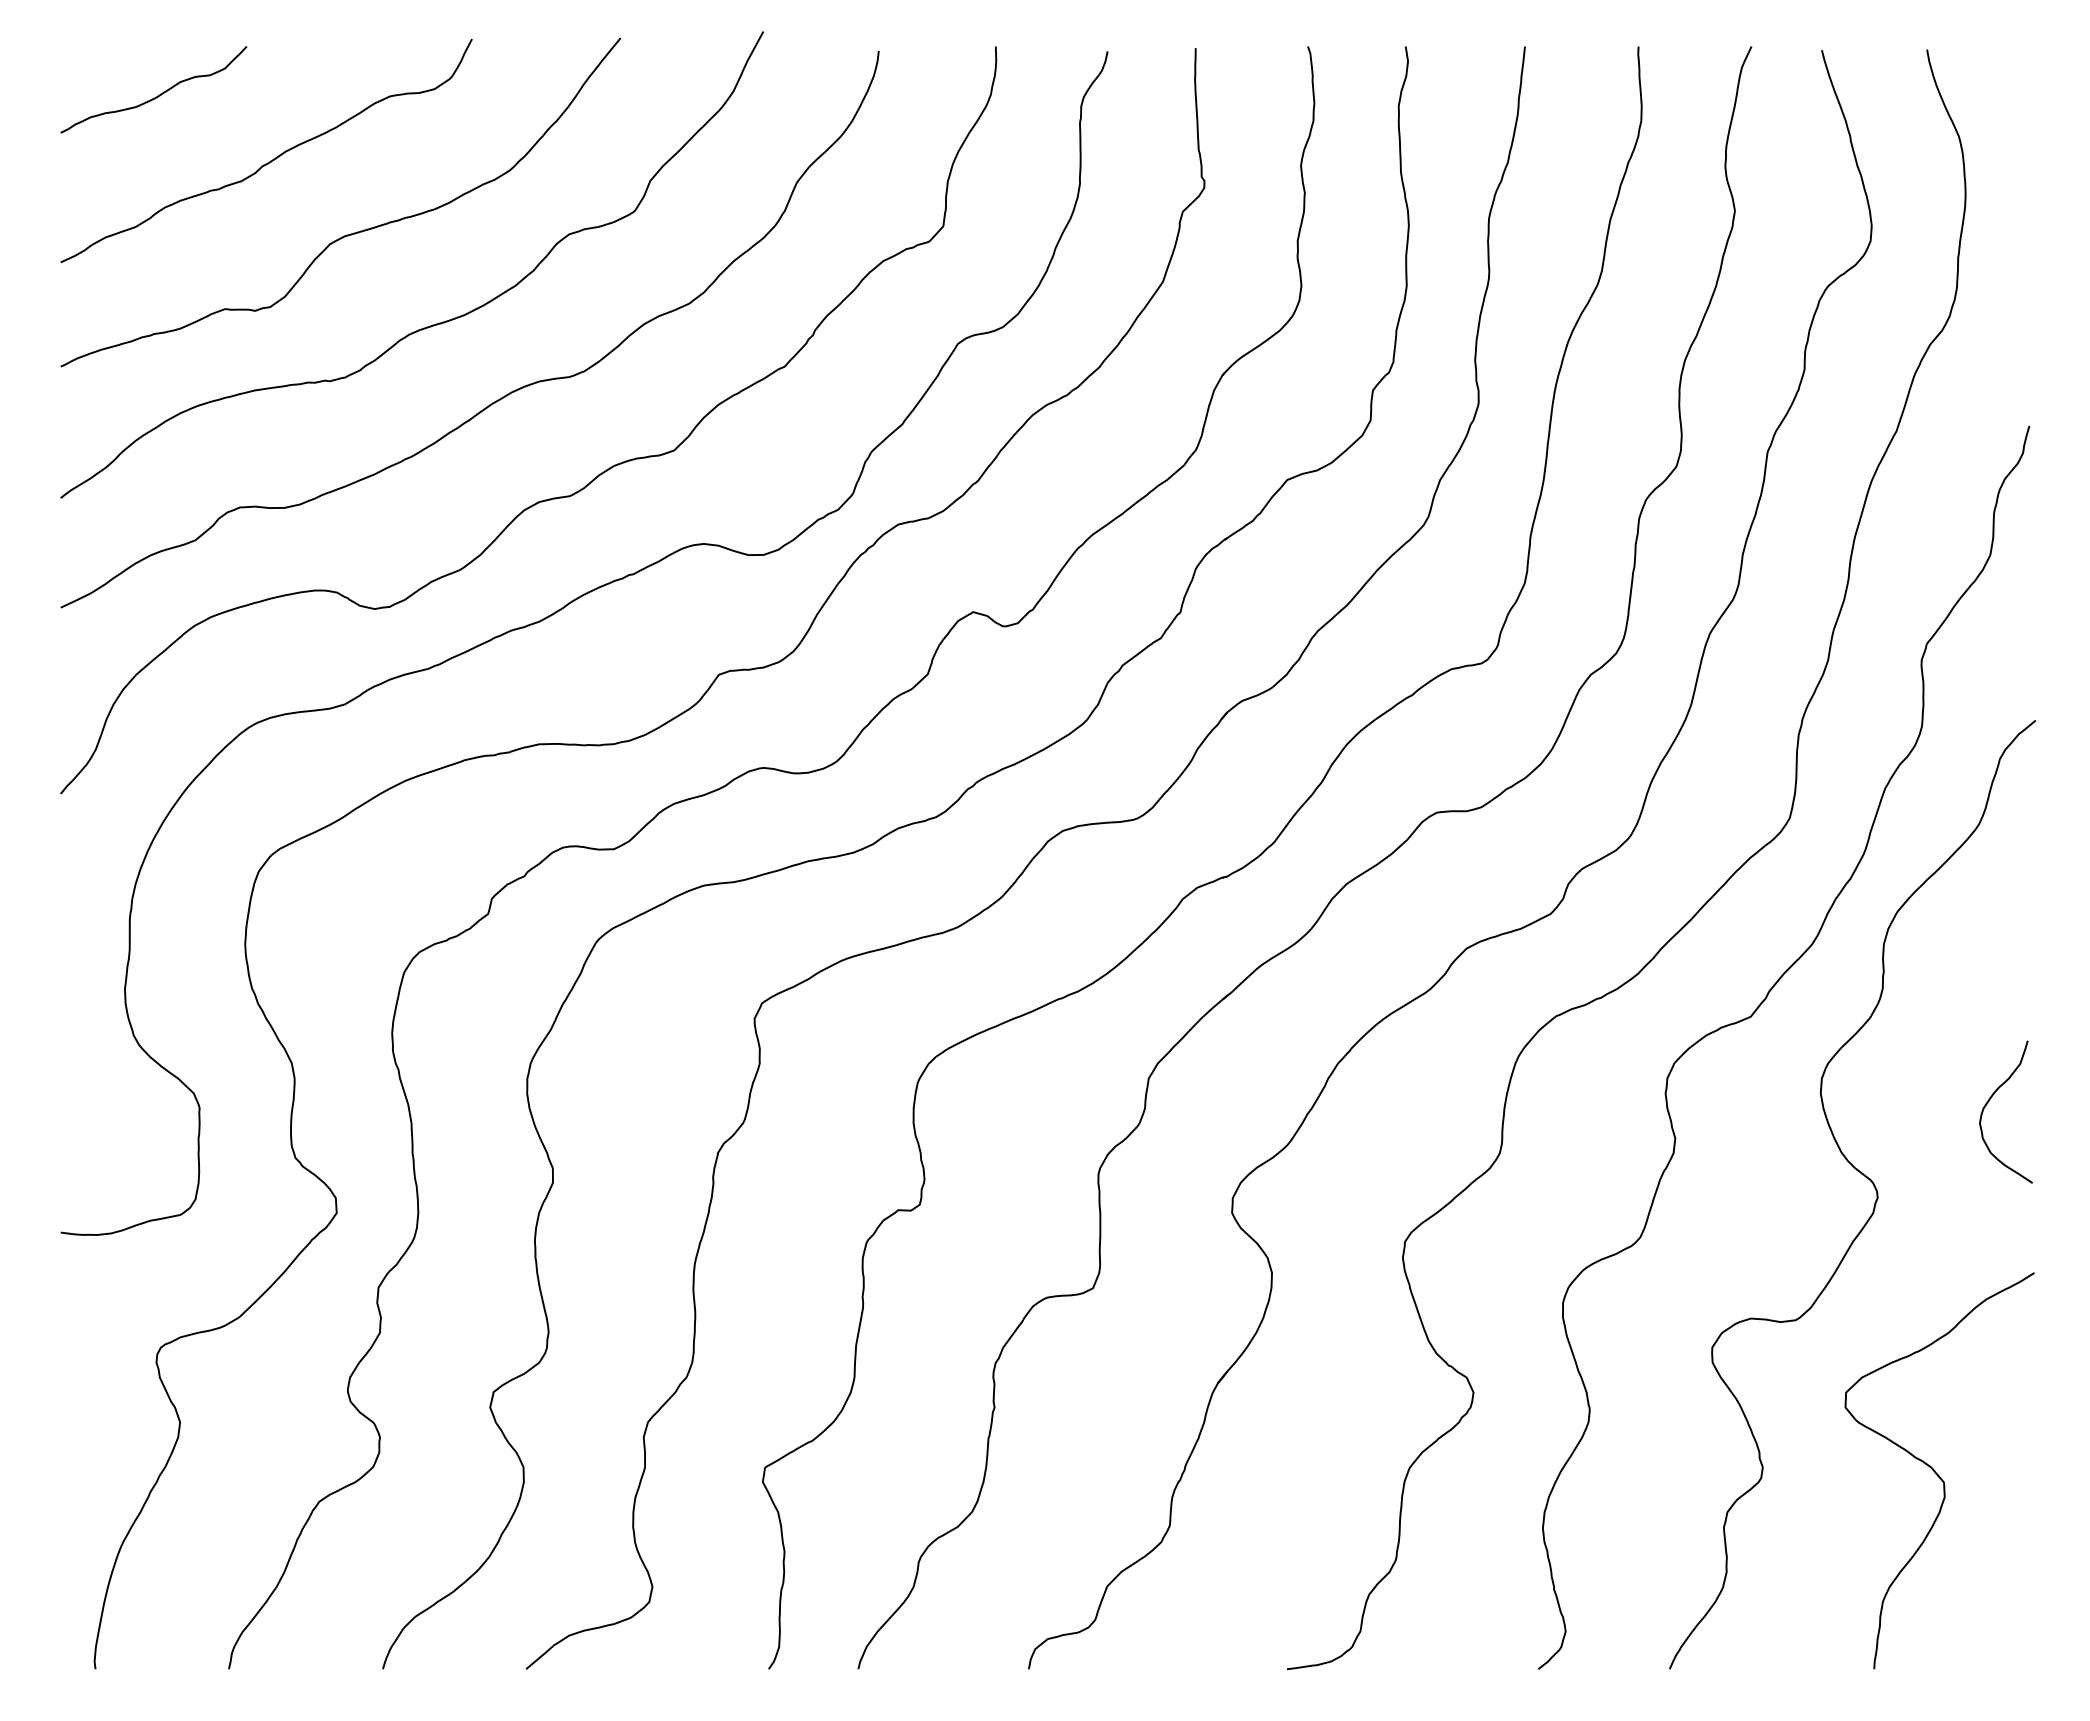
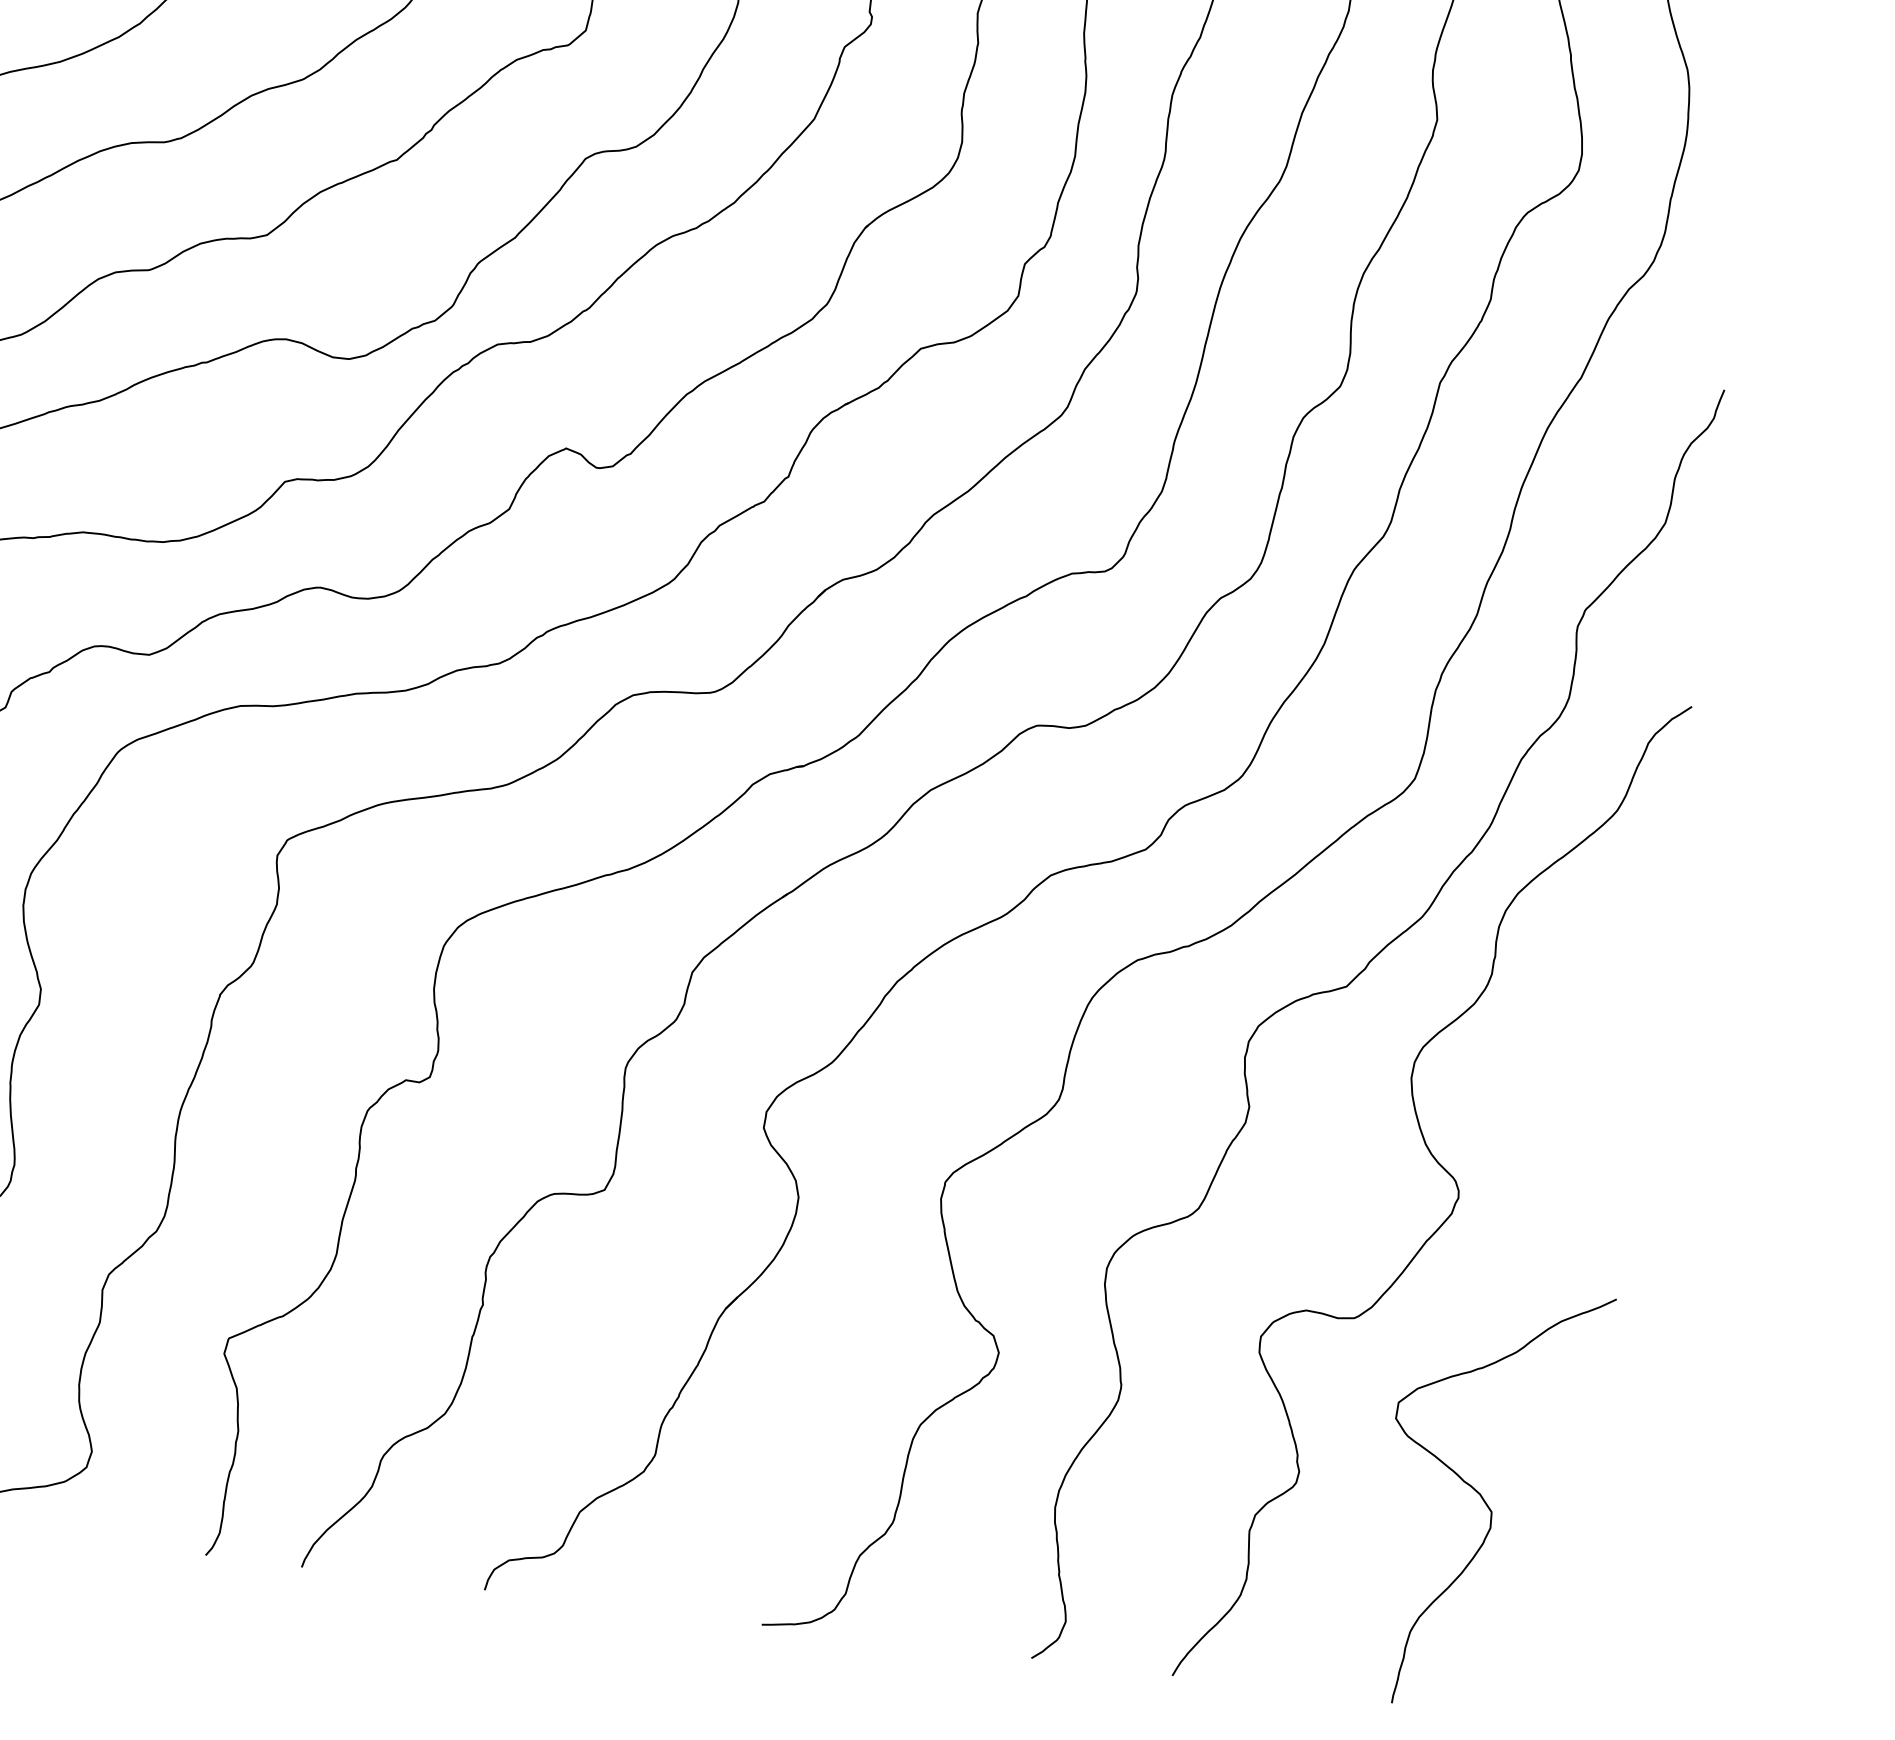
curve: (1989, 1101) -> (1591, 1109), removed

